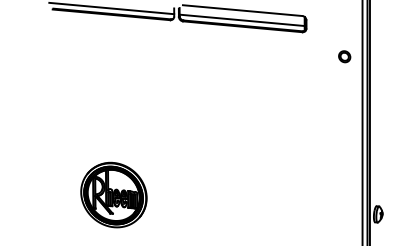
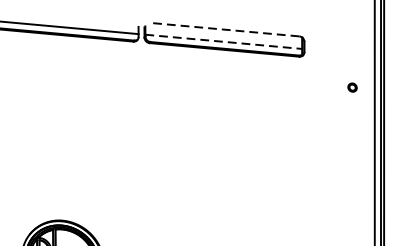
line: (242, 10) -> (224, 29), solid -> dashed
line: (242, 20) -> (224, 42), solid -> dashed
part: (344, 56) -> (352, 87), size x0.6

